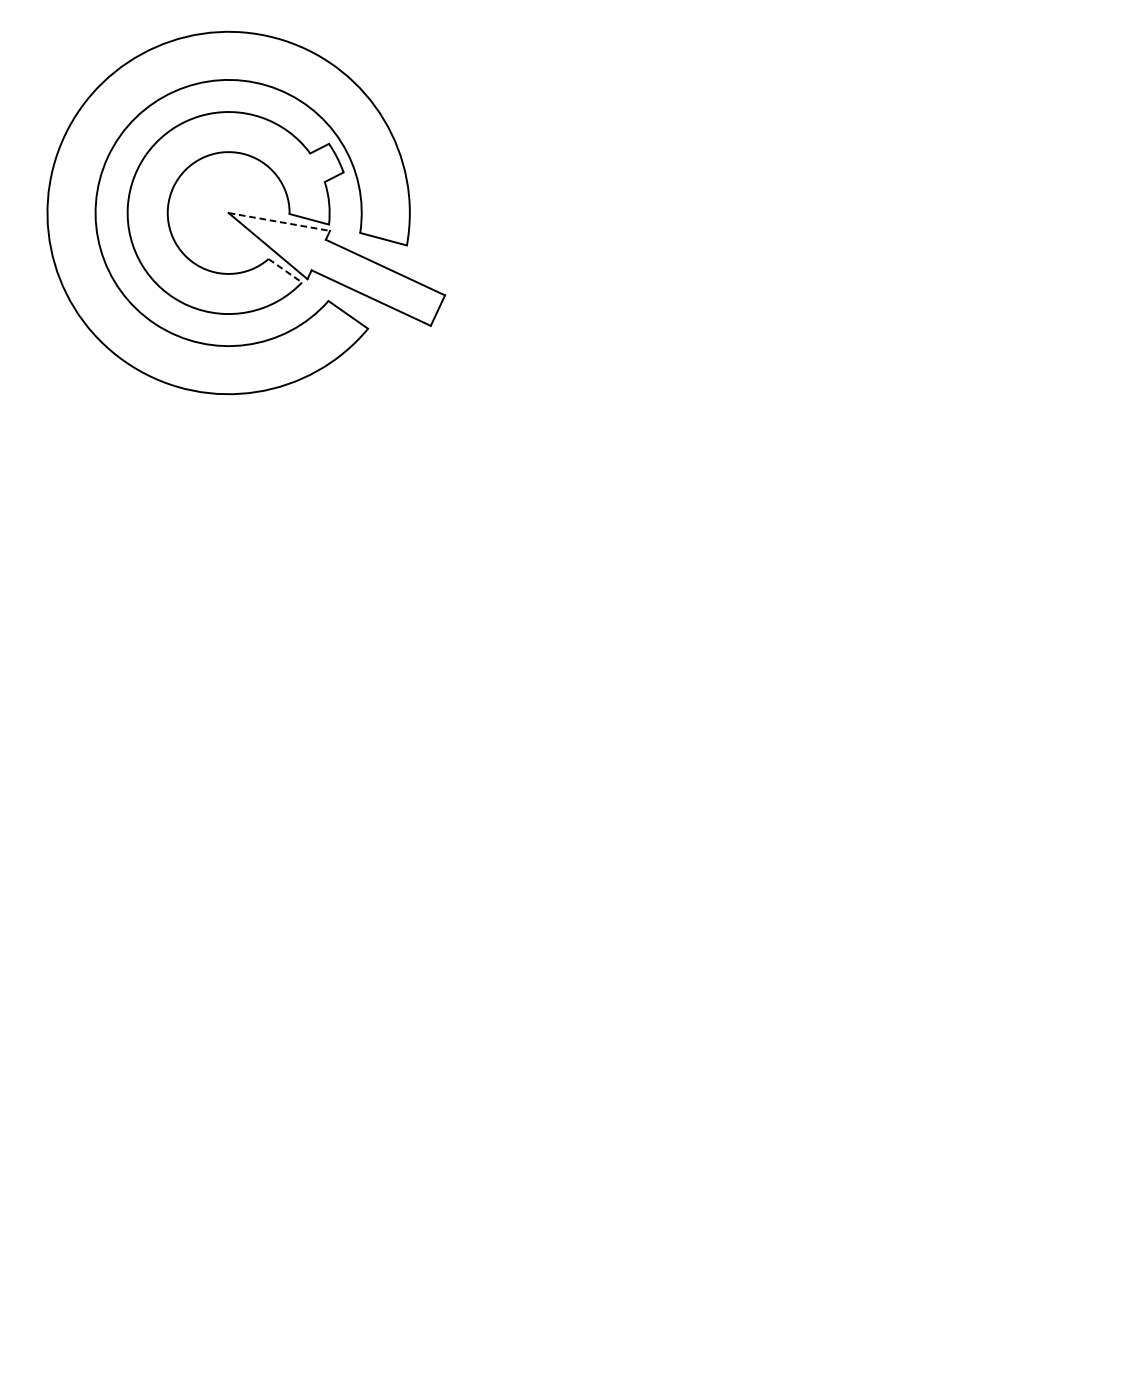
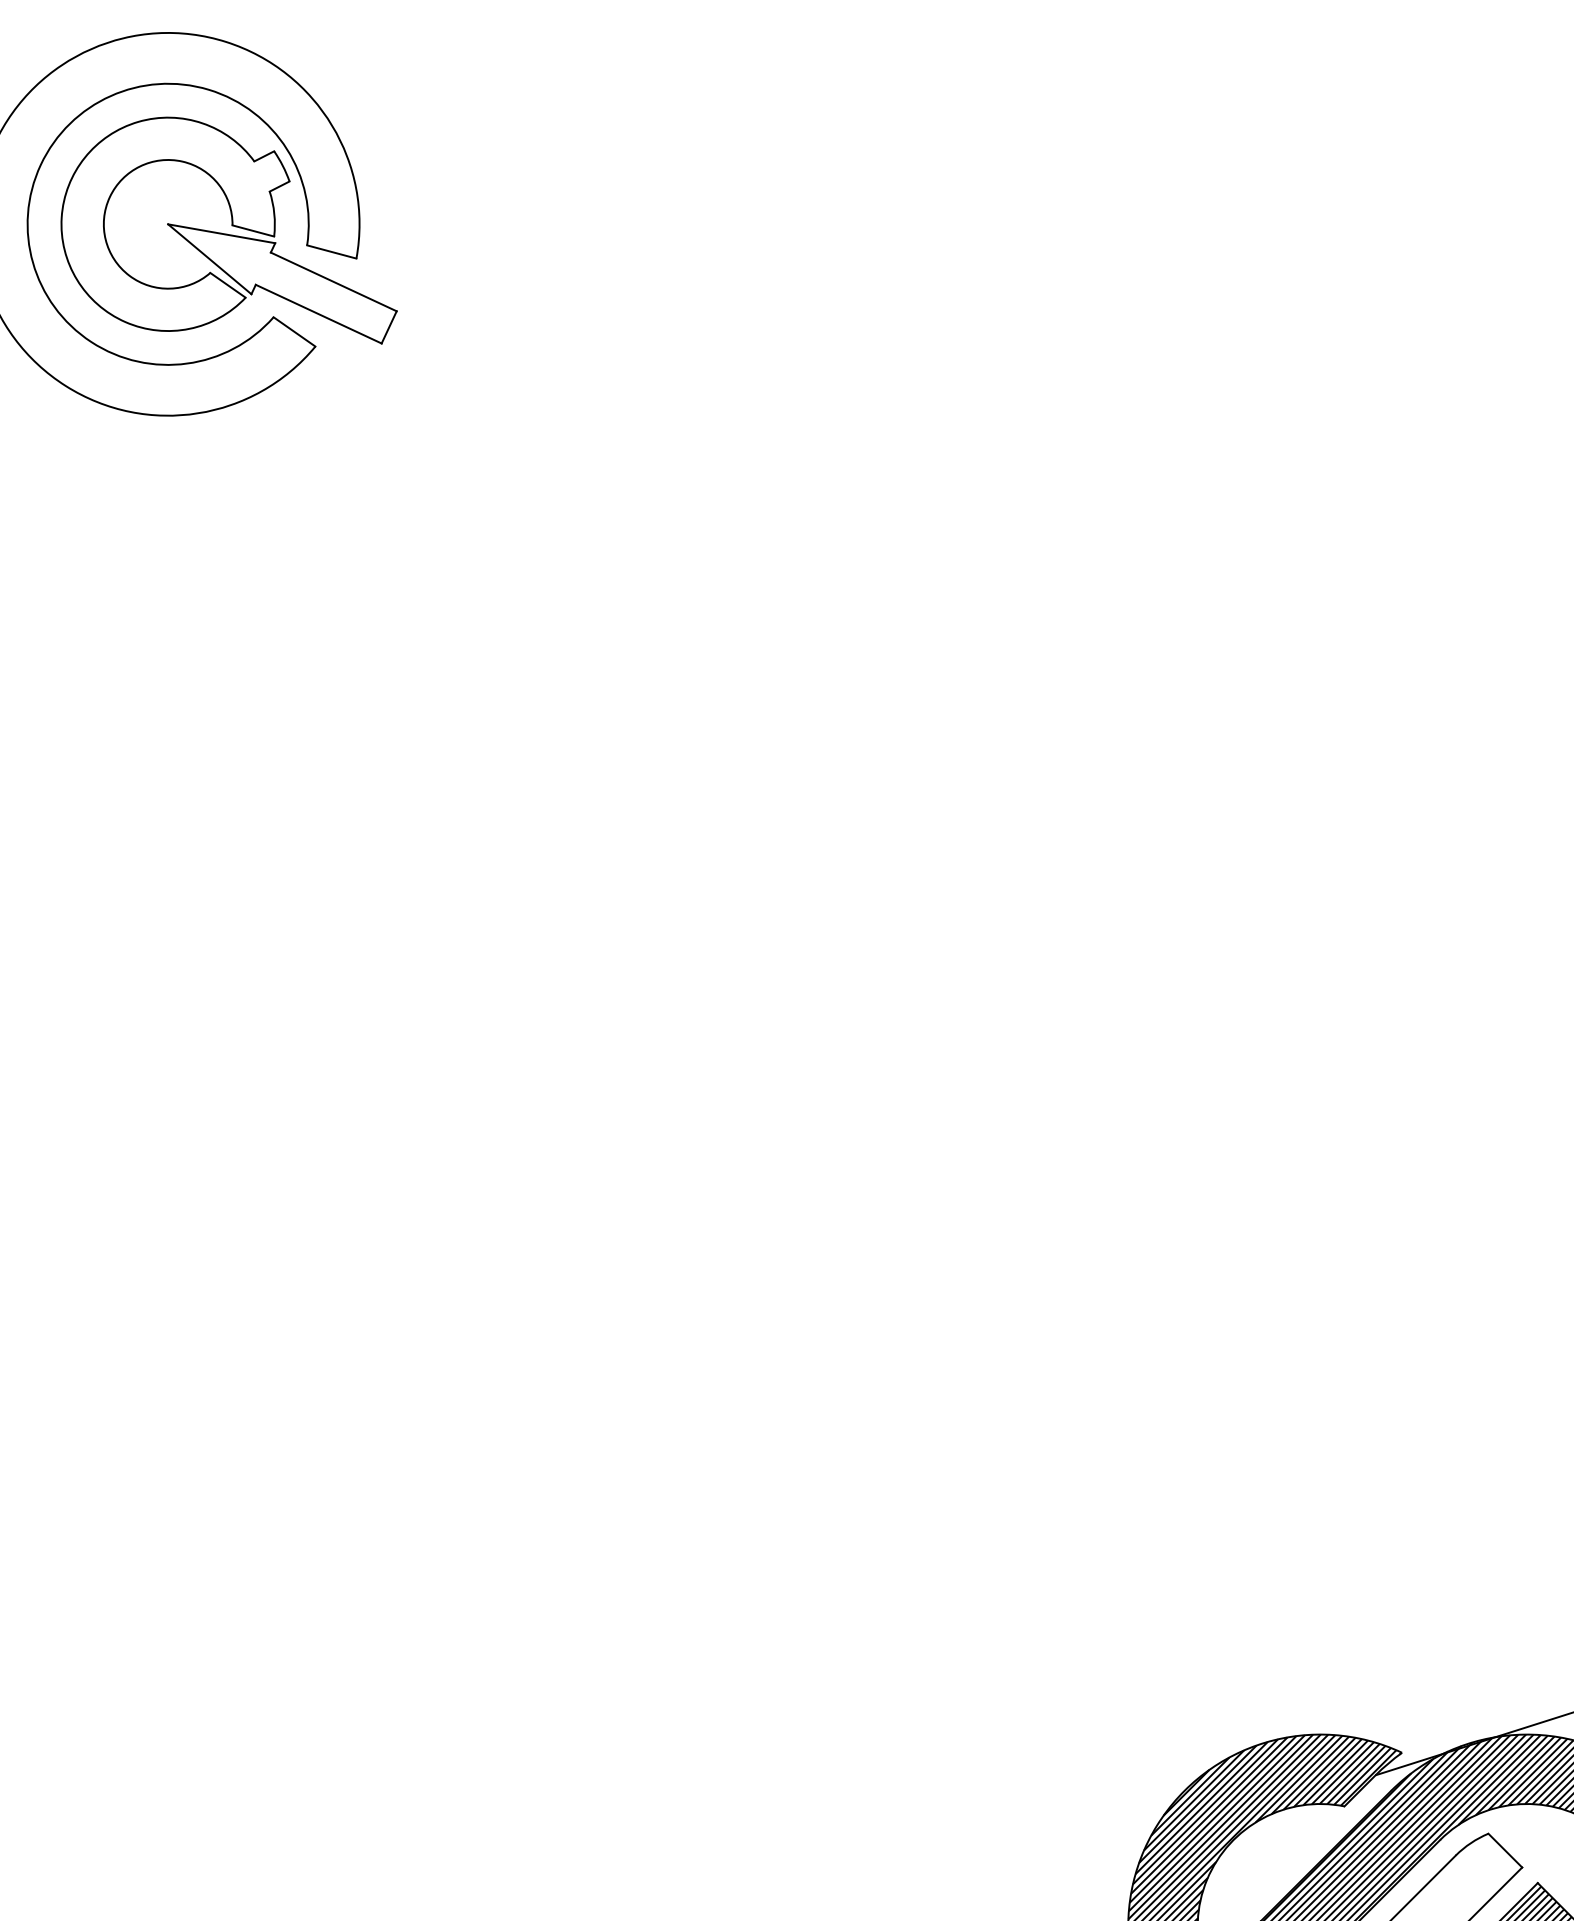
line: (280, 221) -> (222, 233), dashed -> solid
line: (285, 270) -> (228, 285), dashed -> solid

